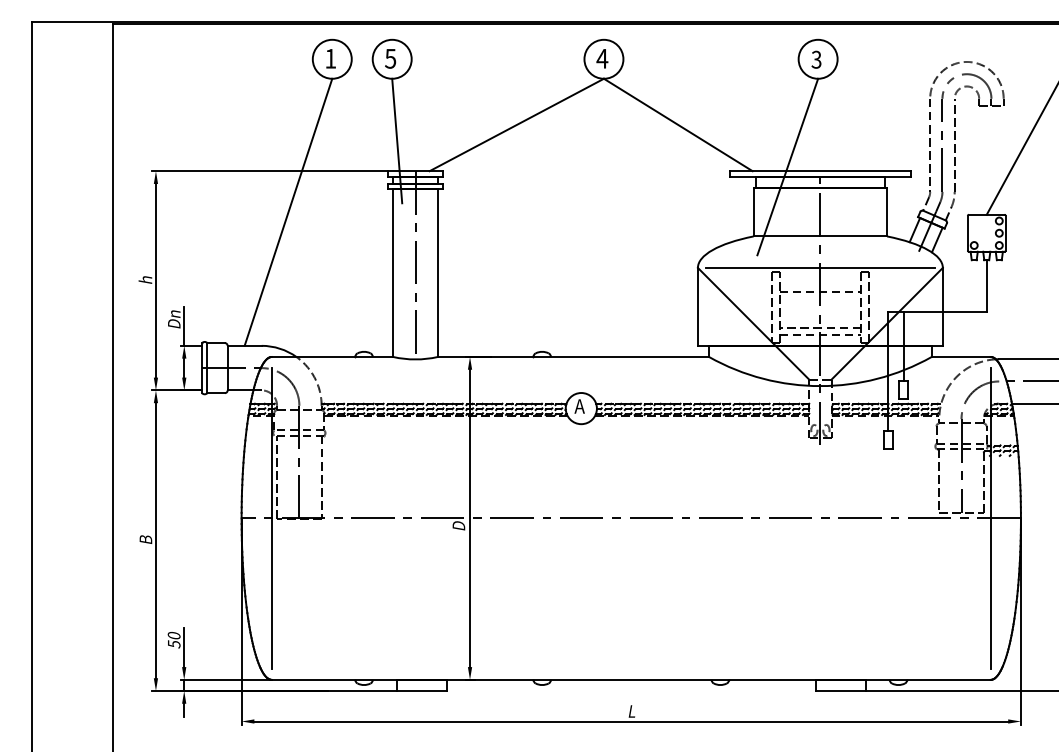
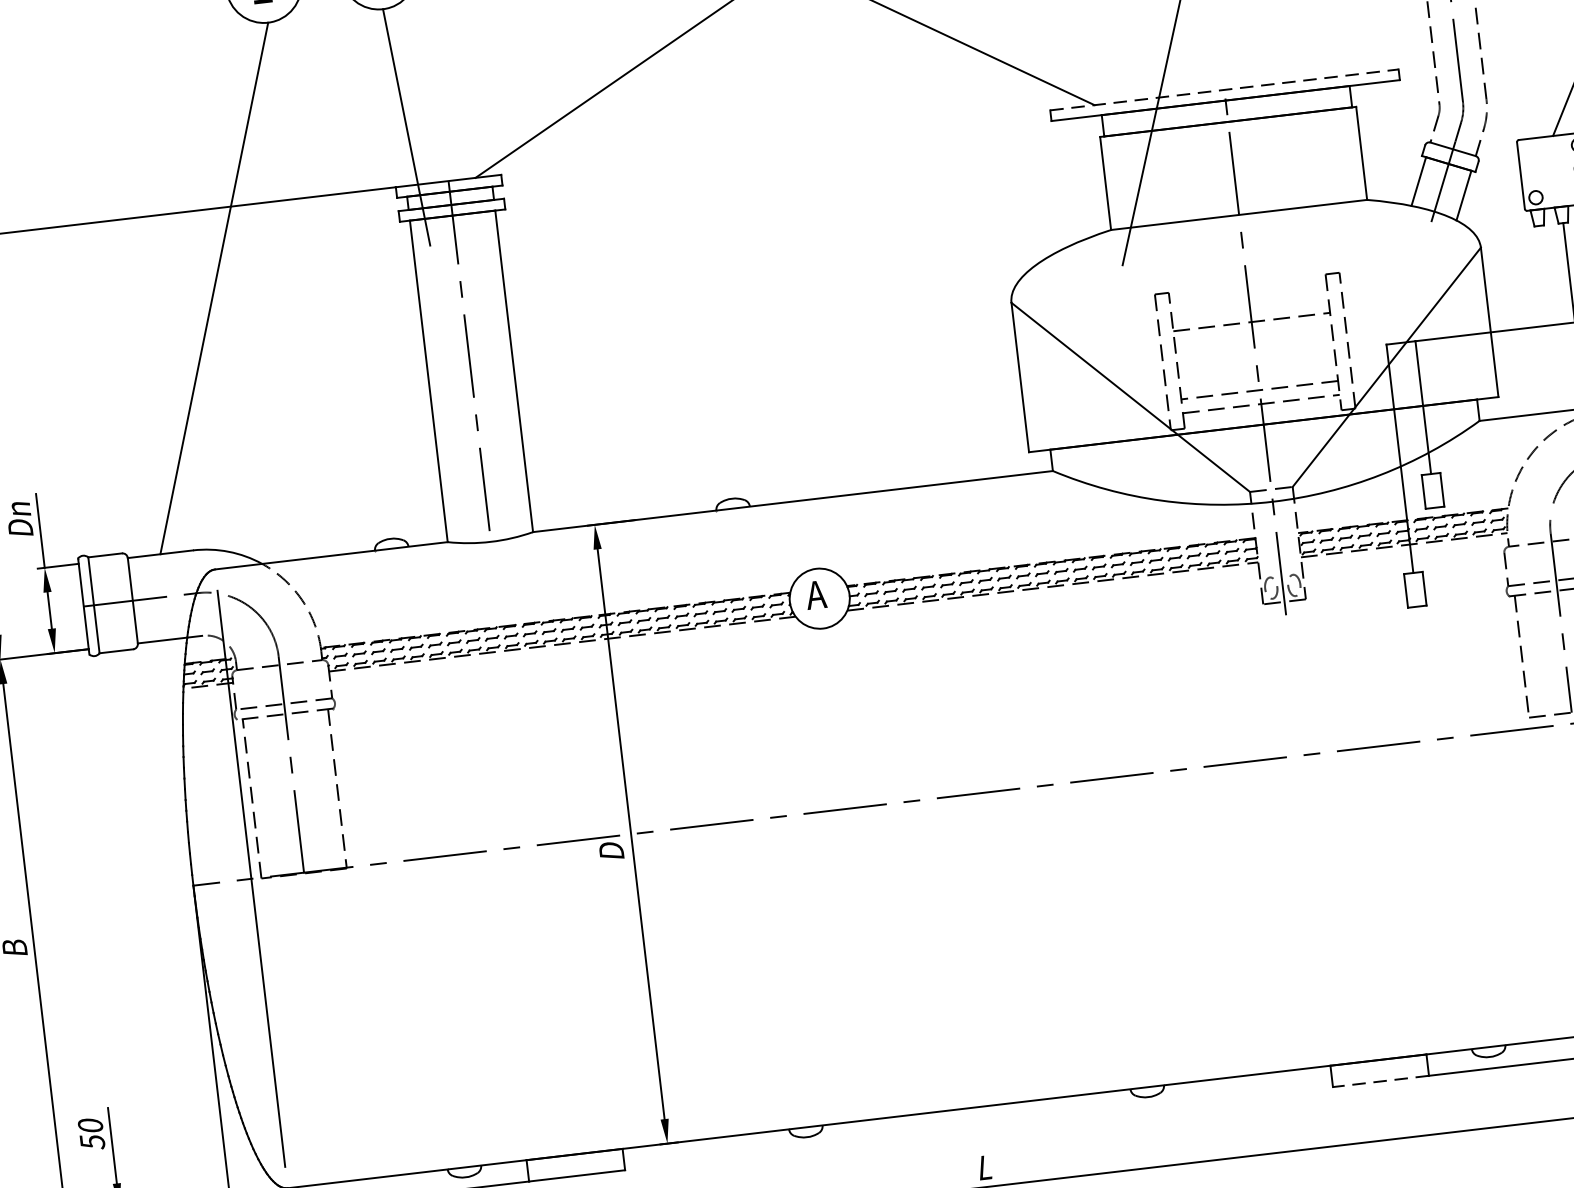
line: (820, 171) -> (1224, 90), solid -> dashed
line: (820, 267) -> (1246, 274), removed
line: (840, 691) -> (1380, 1082), solid -> dashed

